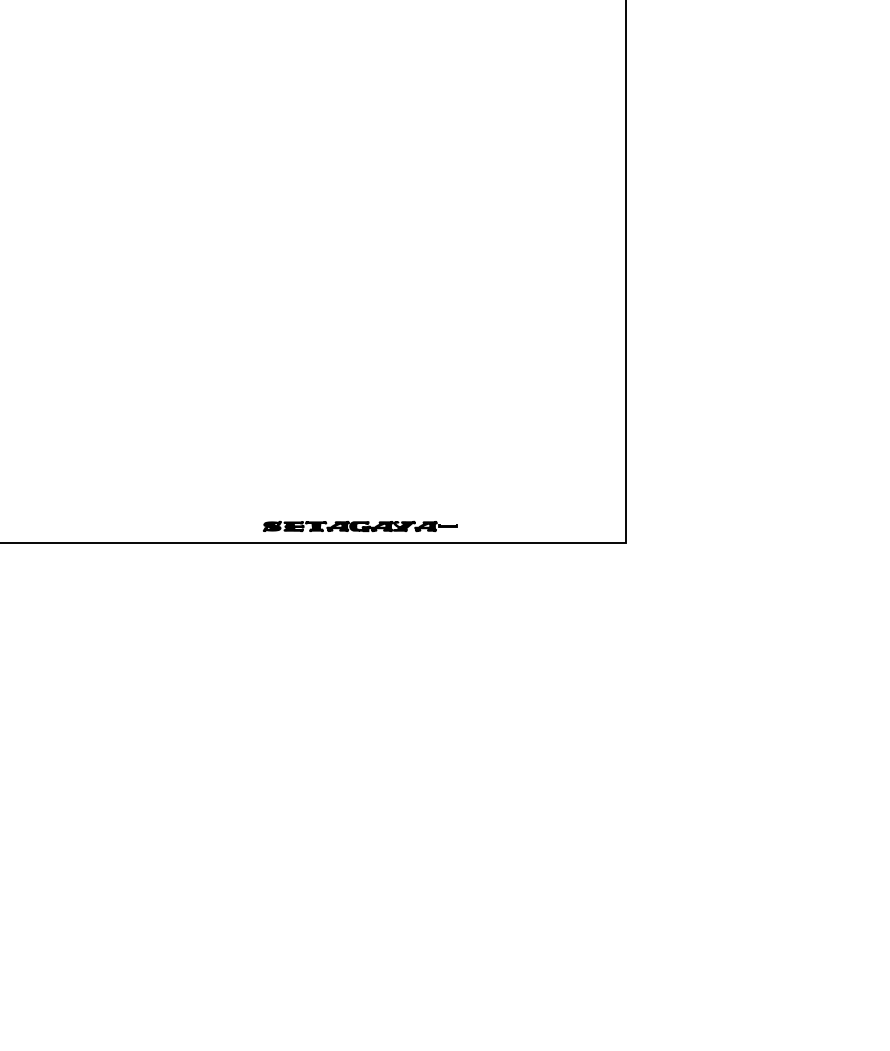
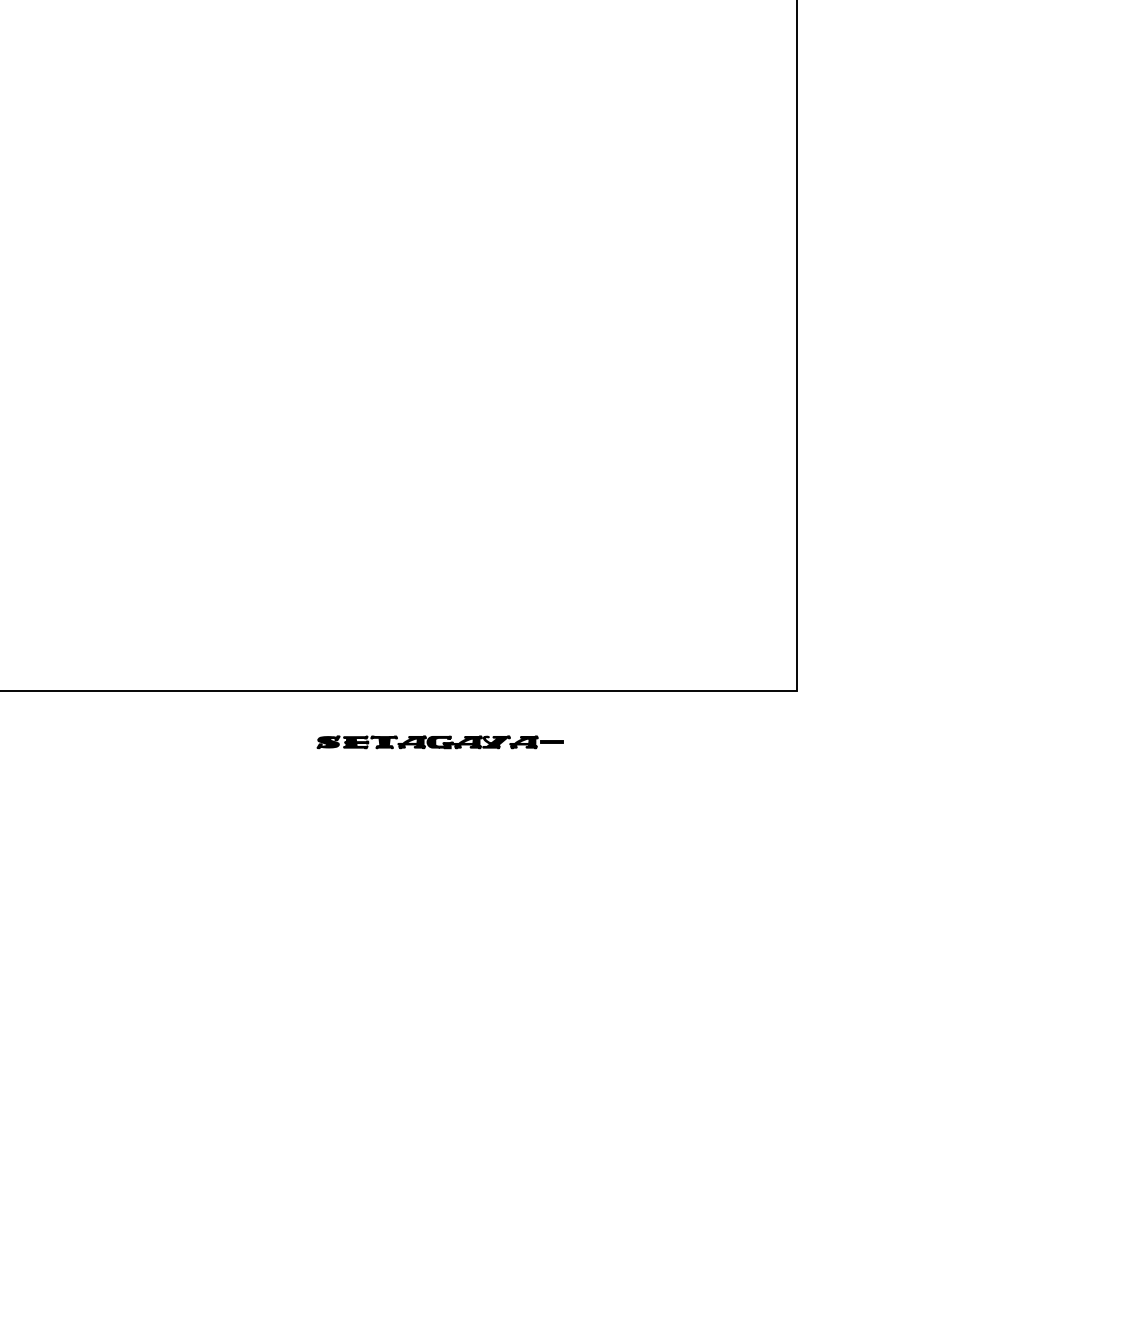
part: (360, 525) -> (440, 741), moved

